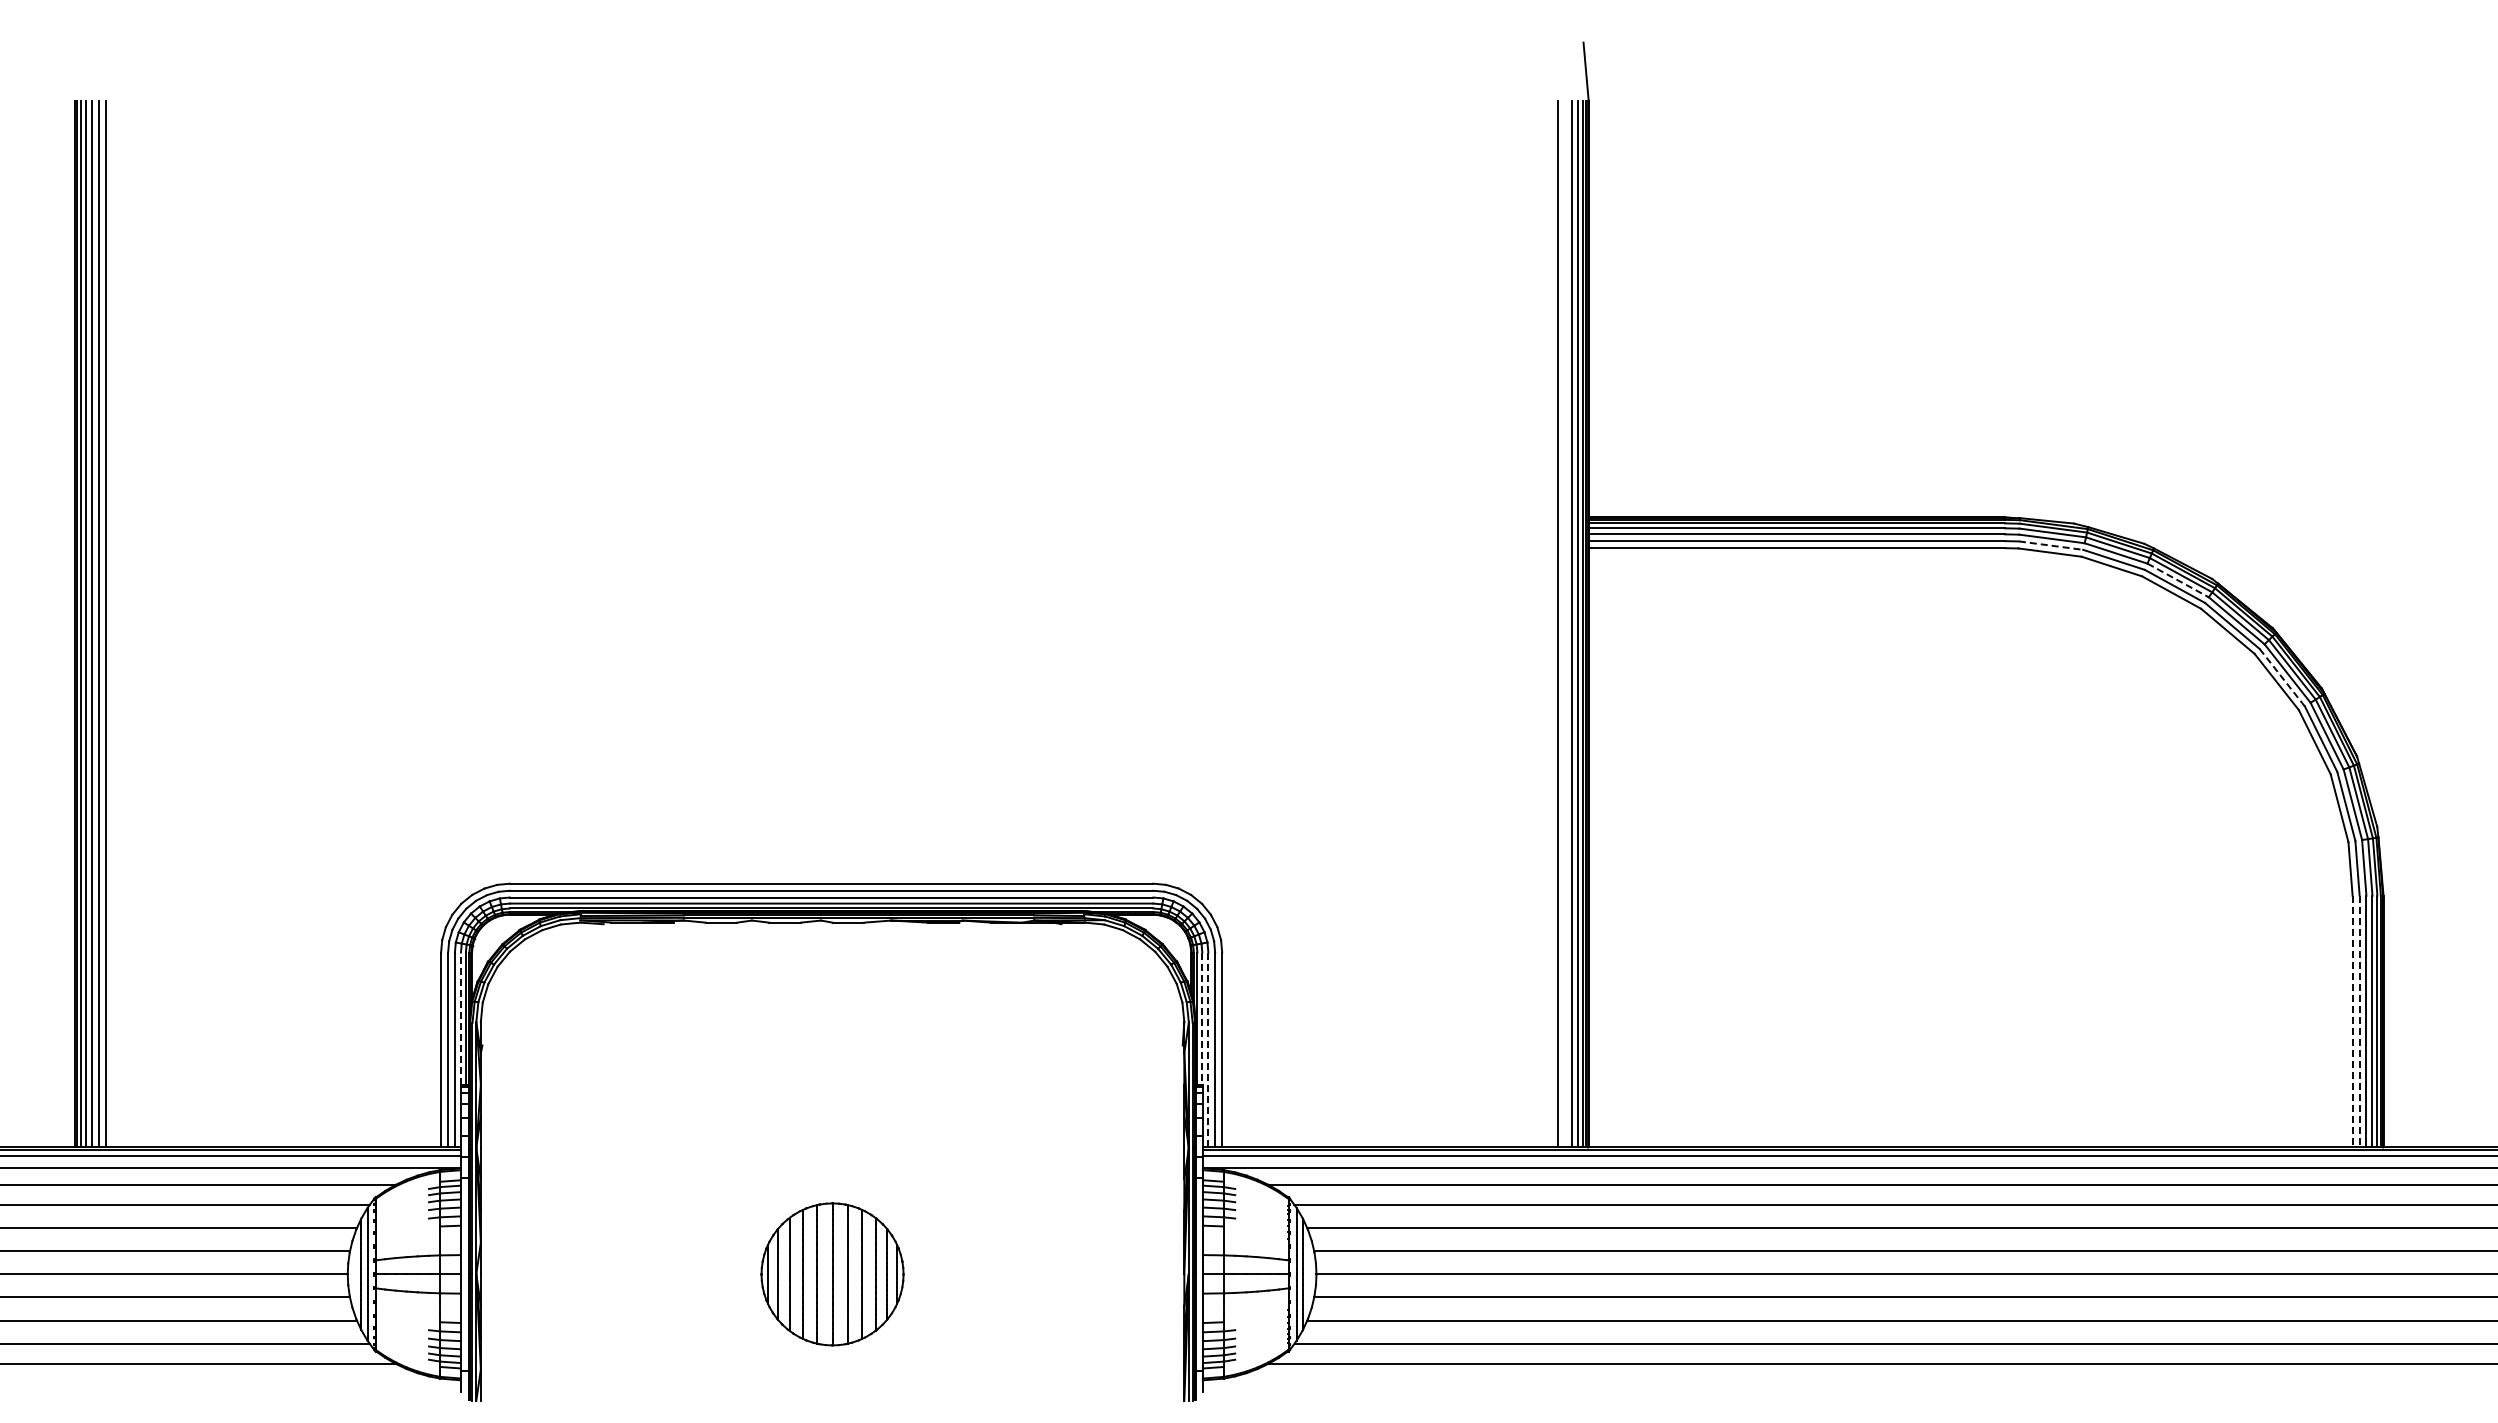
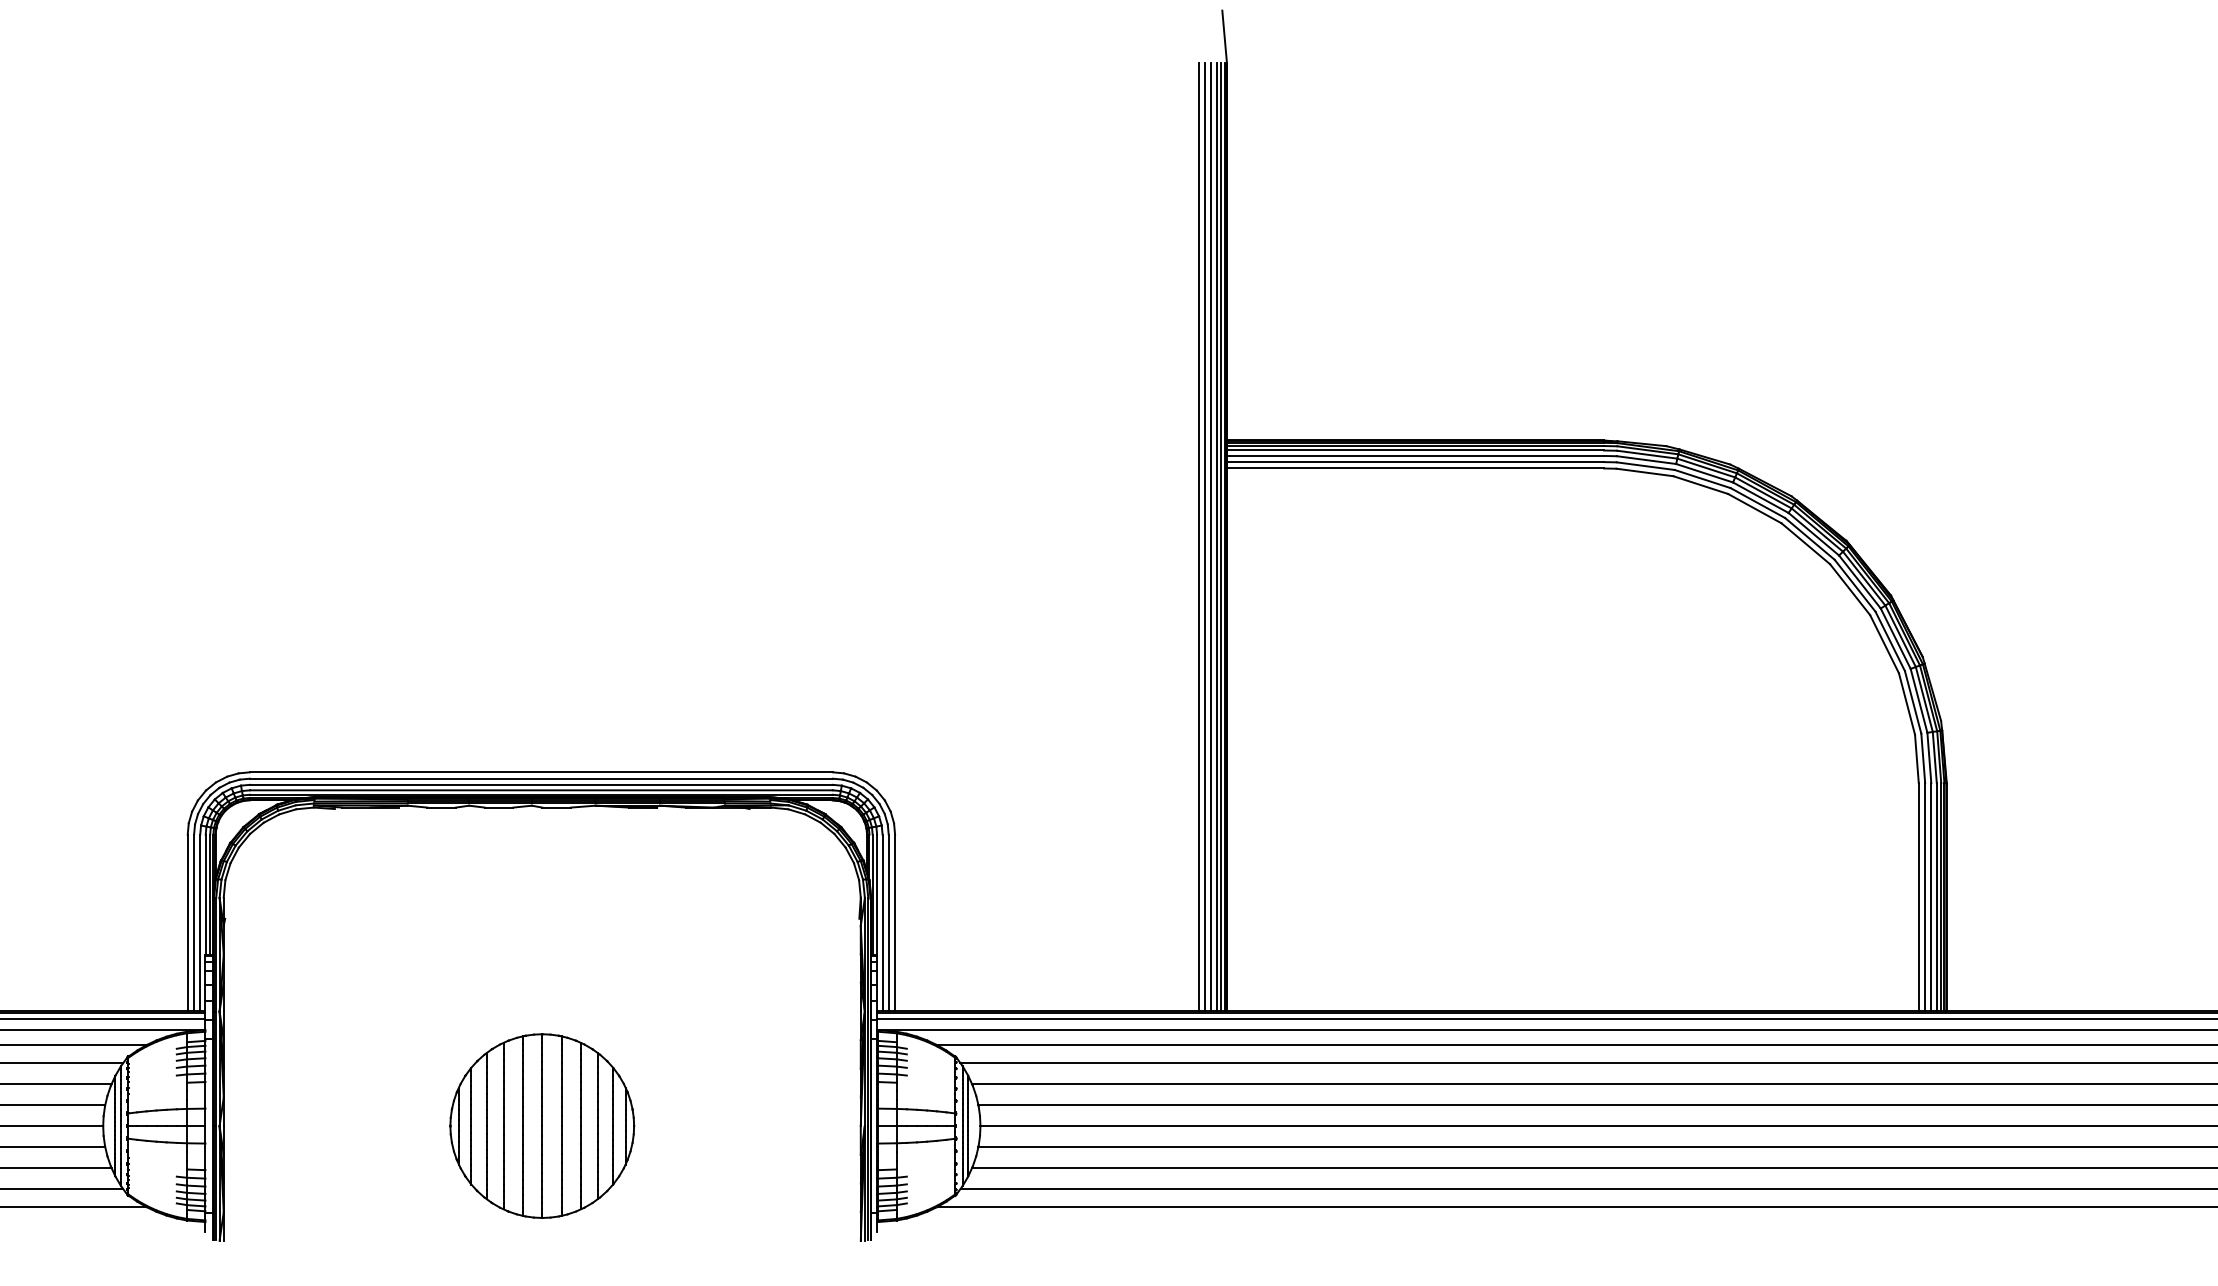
line: (2051, 545) -> (1646, 466), dashed -> solid
line: (2178, 580) -> (1761, 497), dashed -> solid
line: (1564, 623) -> (1205, 536), added
line: (2282, 677) -> (1855, 585), dashed -> solid
line: (460, 1018) -> (205, 894), dashed -> solid
line: (1202, 1019) -> (877, 895), dashed -> solid
line: (2352, 1021) -> (1918, 897), dashed -> solid
line: (2359, 1021) -> (1925, 897), dashed -> solid
line: (1208, 1050) -> (882, 923), dashed -> solid
part: (832, 1274) -> (542, 1126), size x1.43

